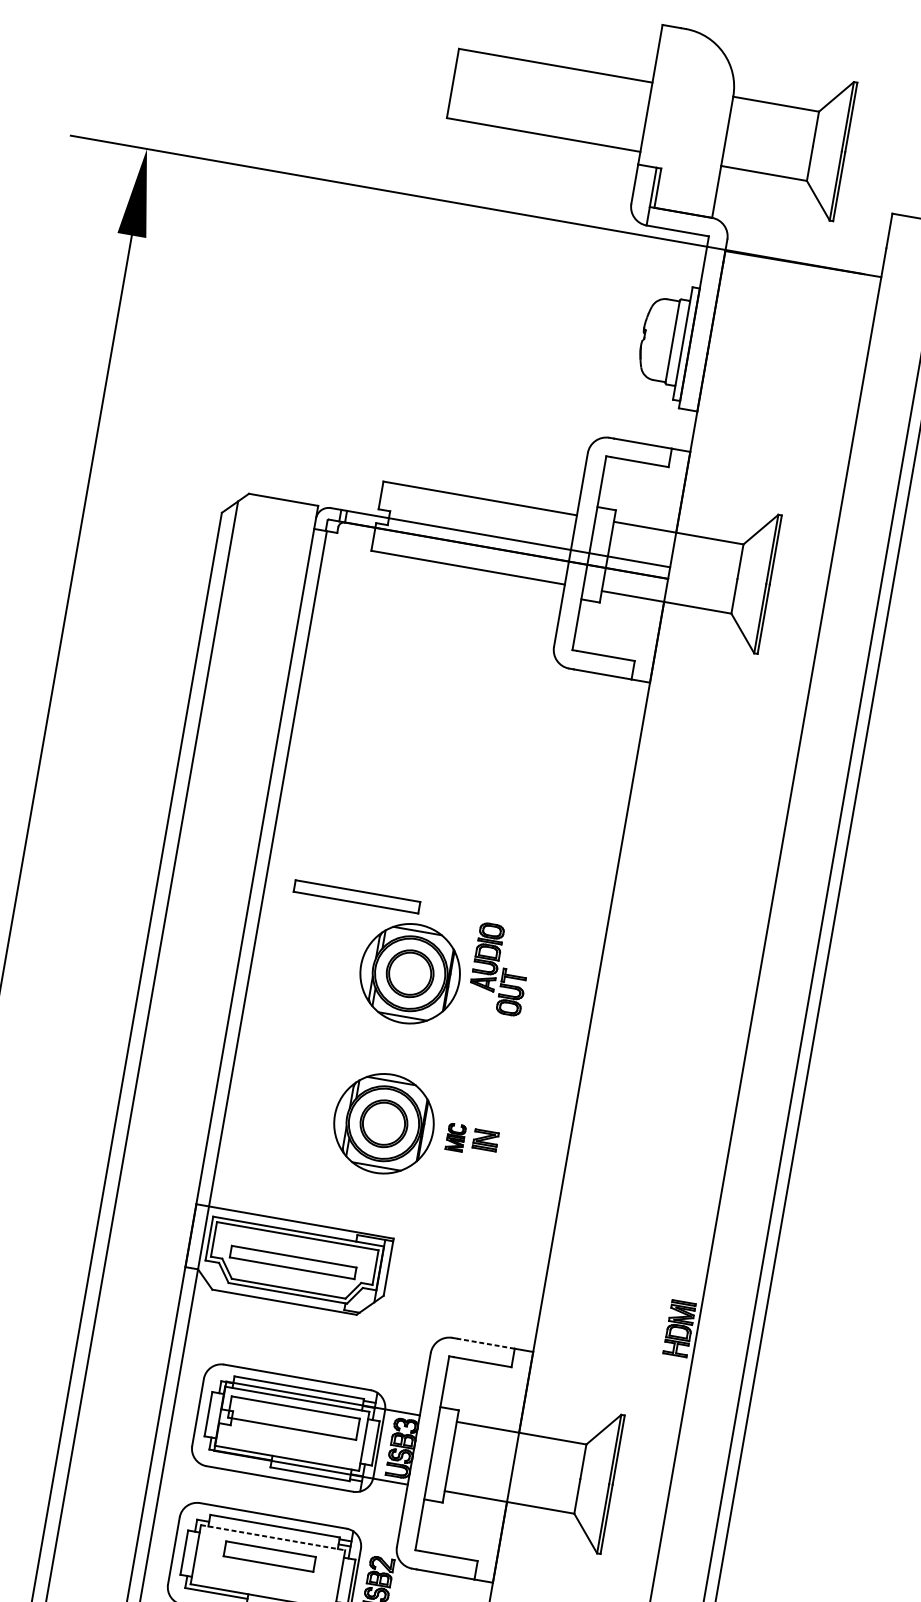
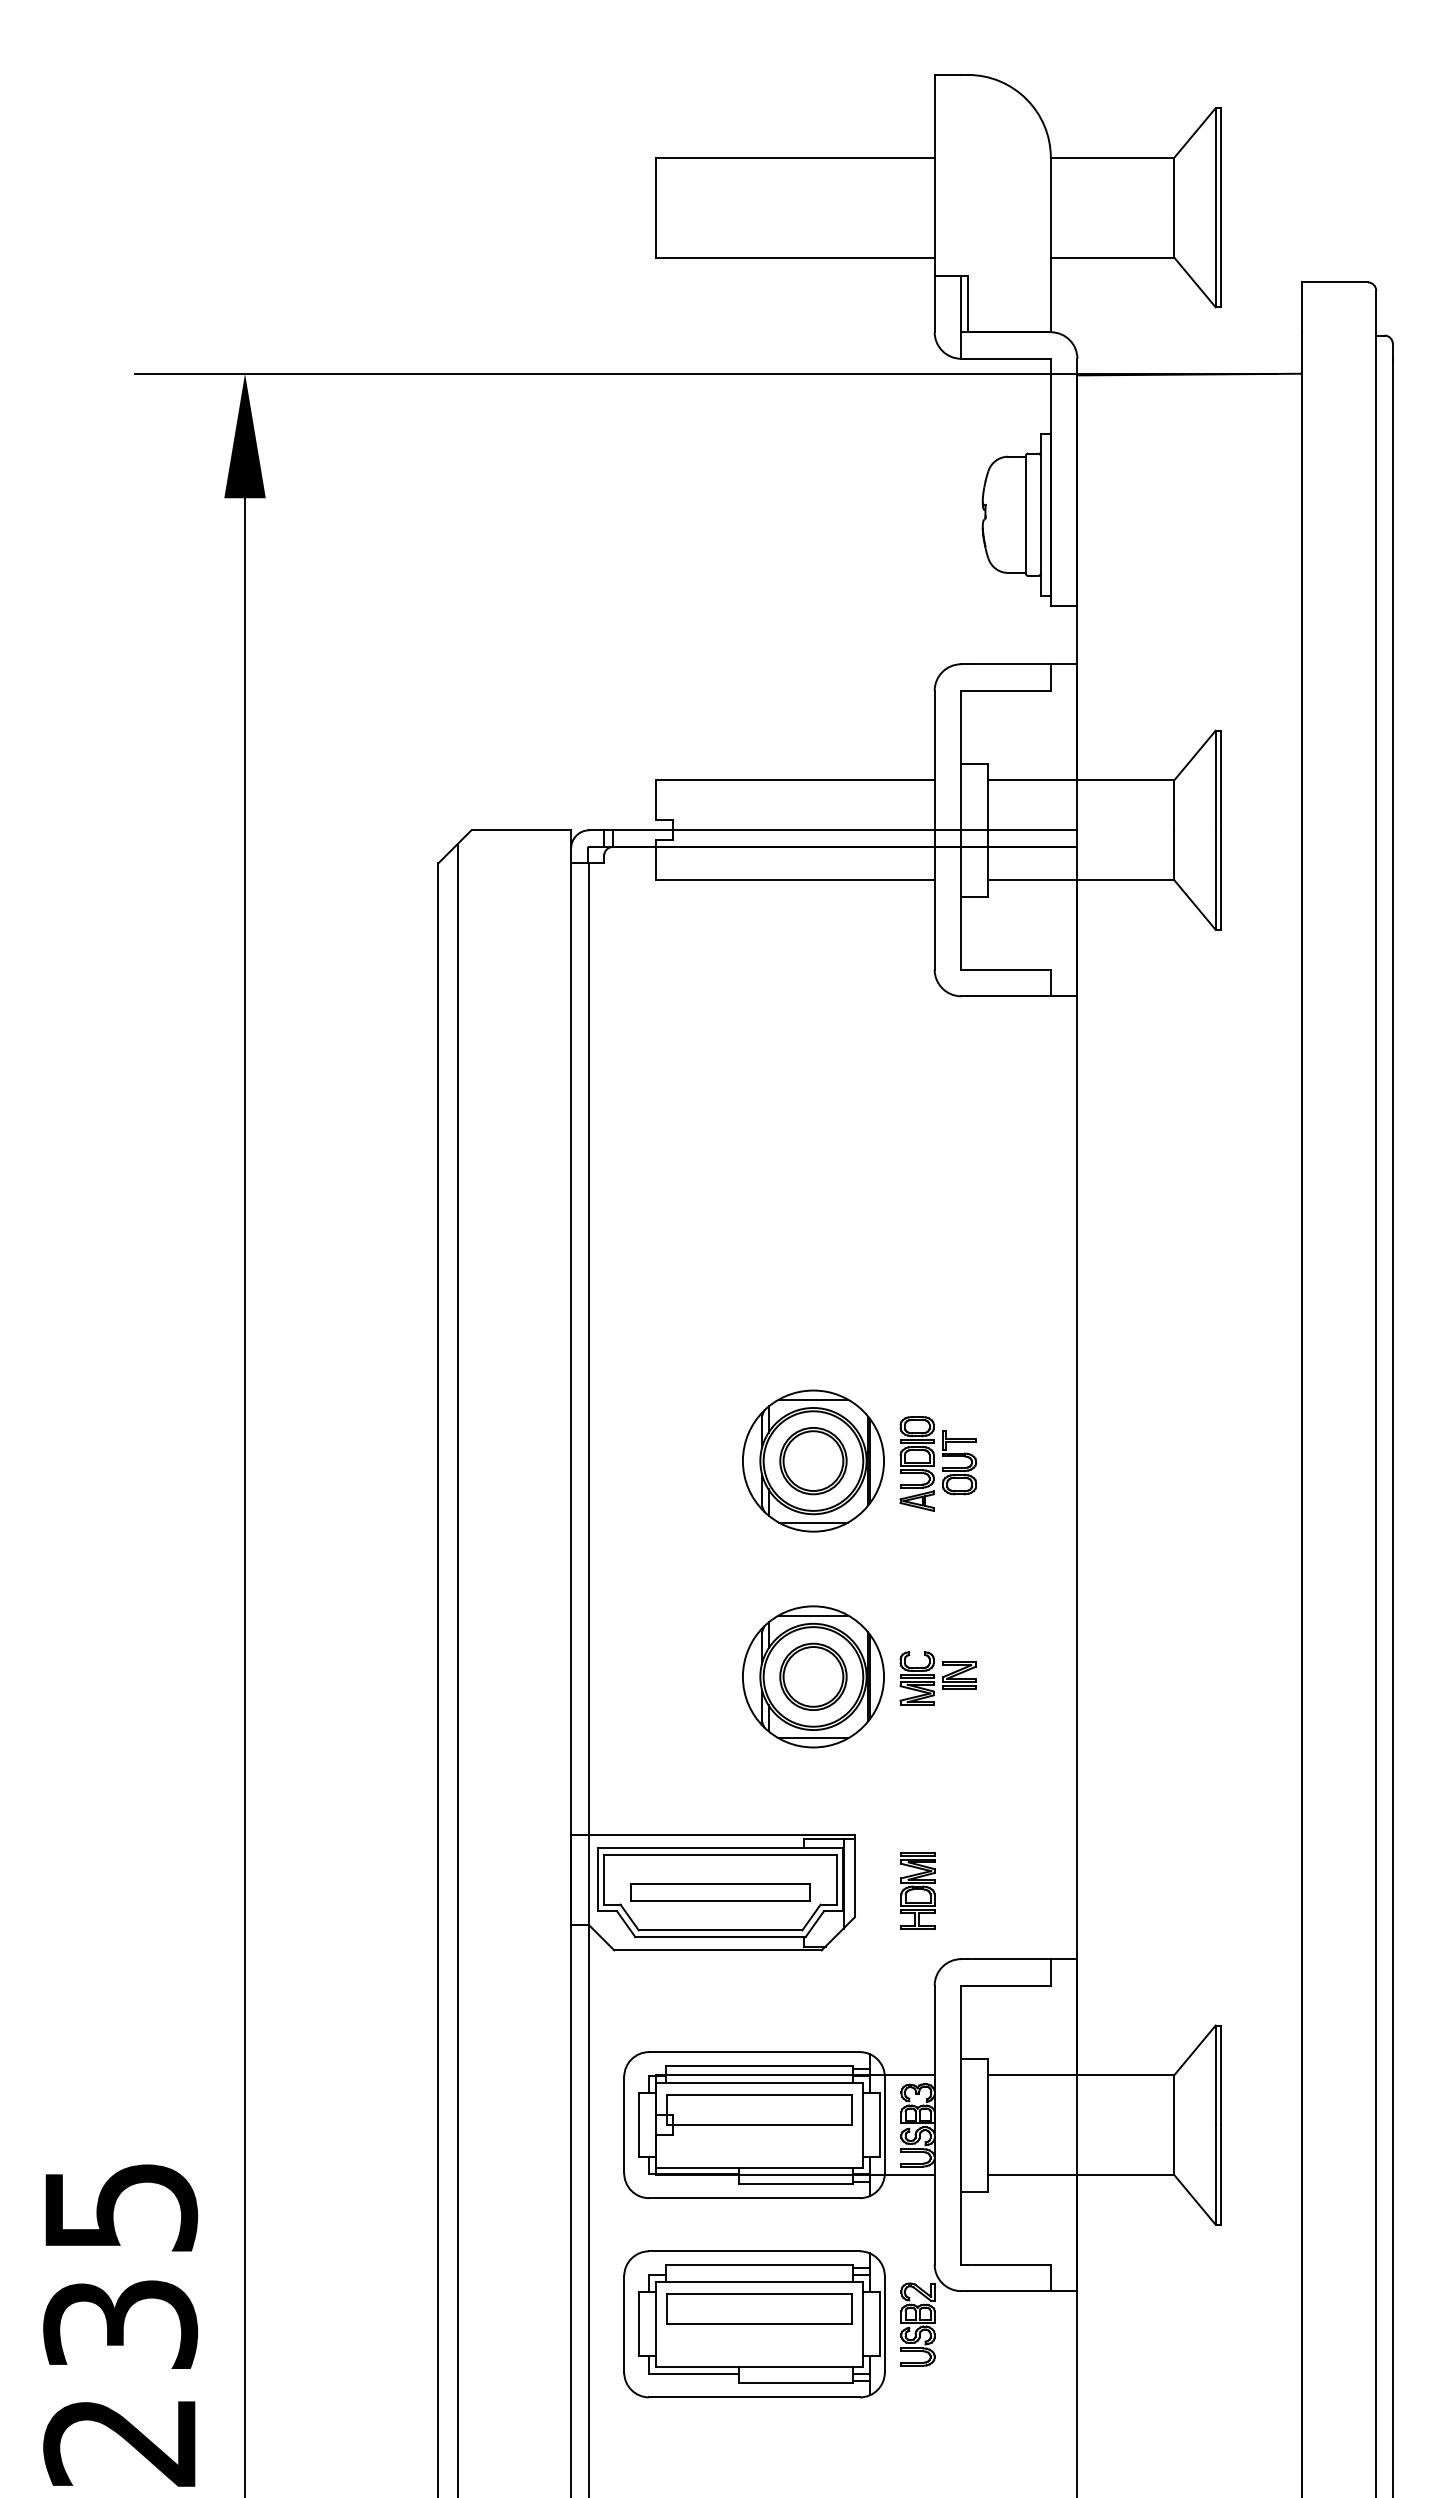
part: (357, 896) -> (720, 1366), removed
part: (486, 956) -> (916, 1463), moved
part: (455, 1137) -> (916, 1678), size x1.43
part: (679, 1328) -> (917, 1890), moved
line: (485, 1343) -> (1009, 1959), dashed -> solid
line: (273, 1537) -> (759, 2281), dashed -> solid
part: (269, 1556) -> (759, 2308), size x1.43

